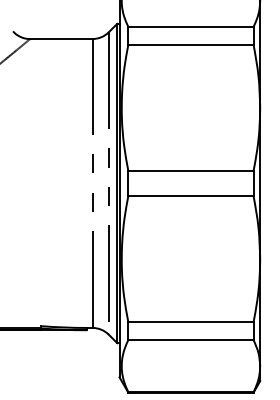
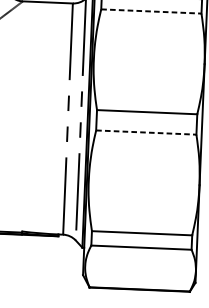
line: (190, 44) -> (151, 11), solid -> dashed
line: (190, 196) -> (145, 132), solid -> dashed

